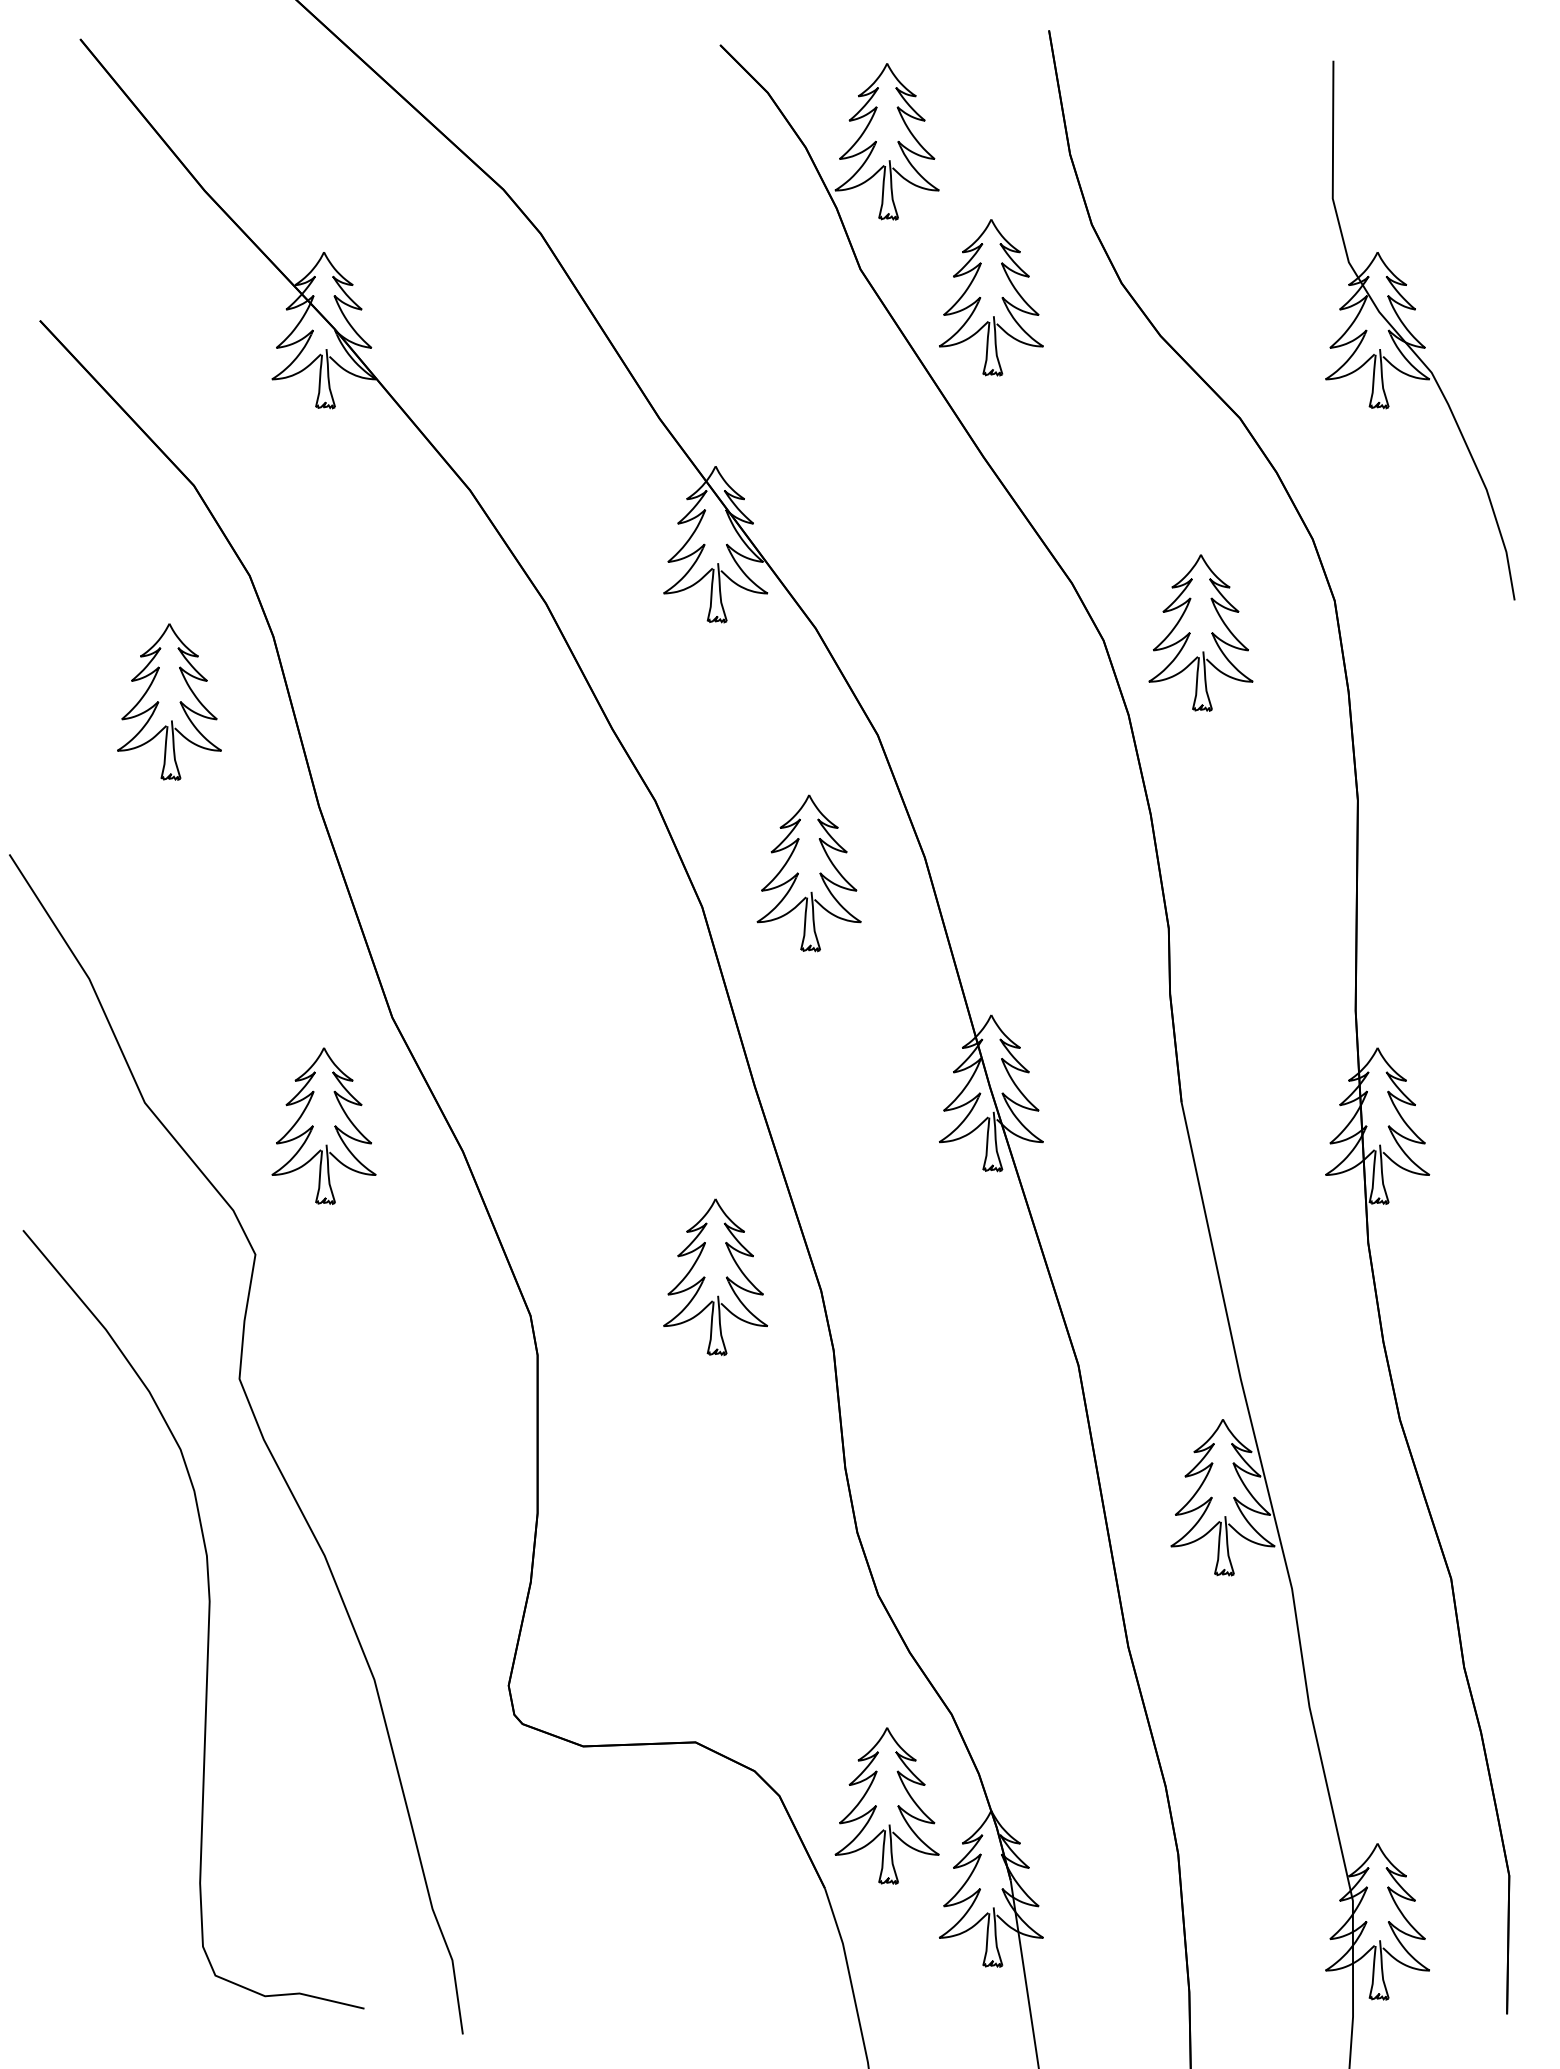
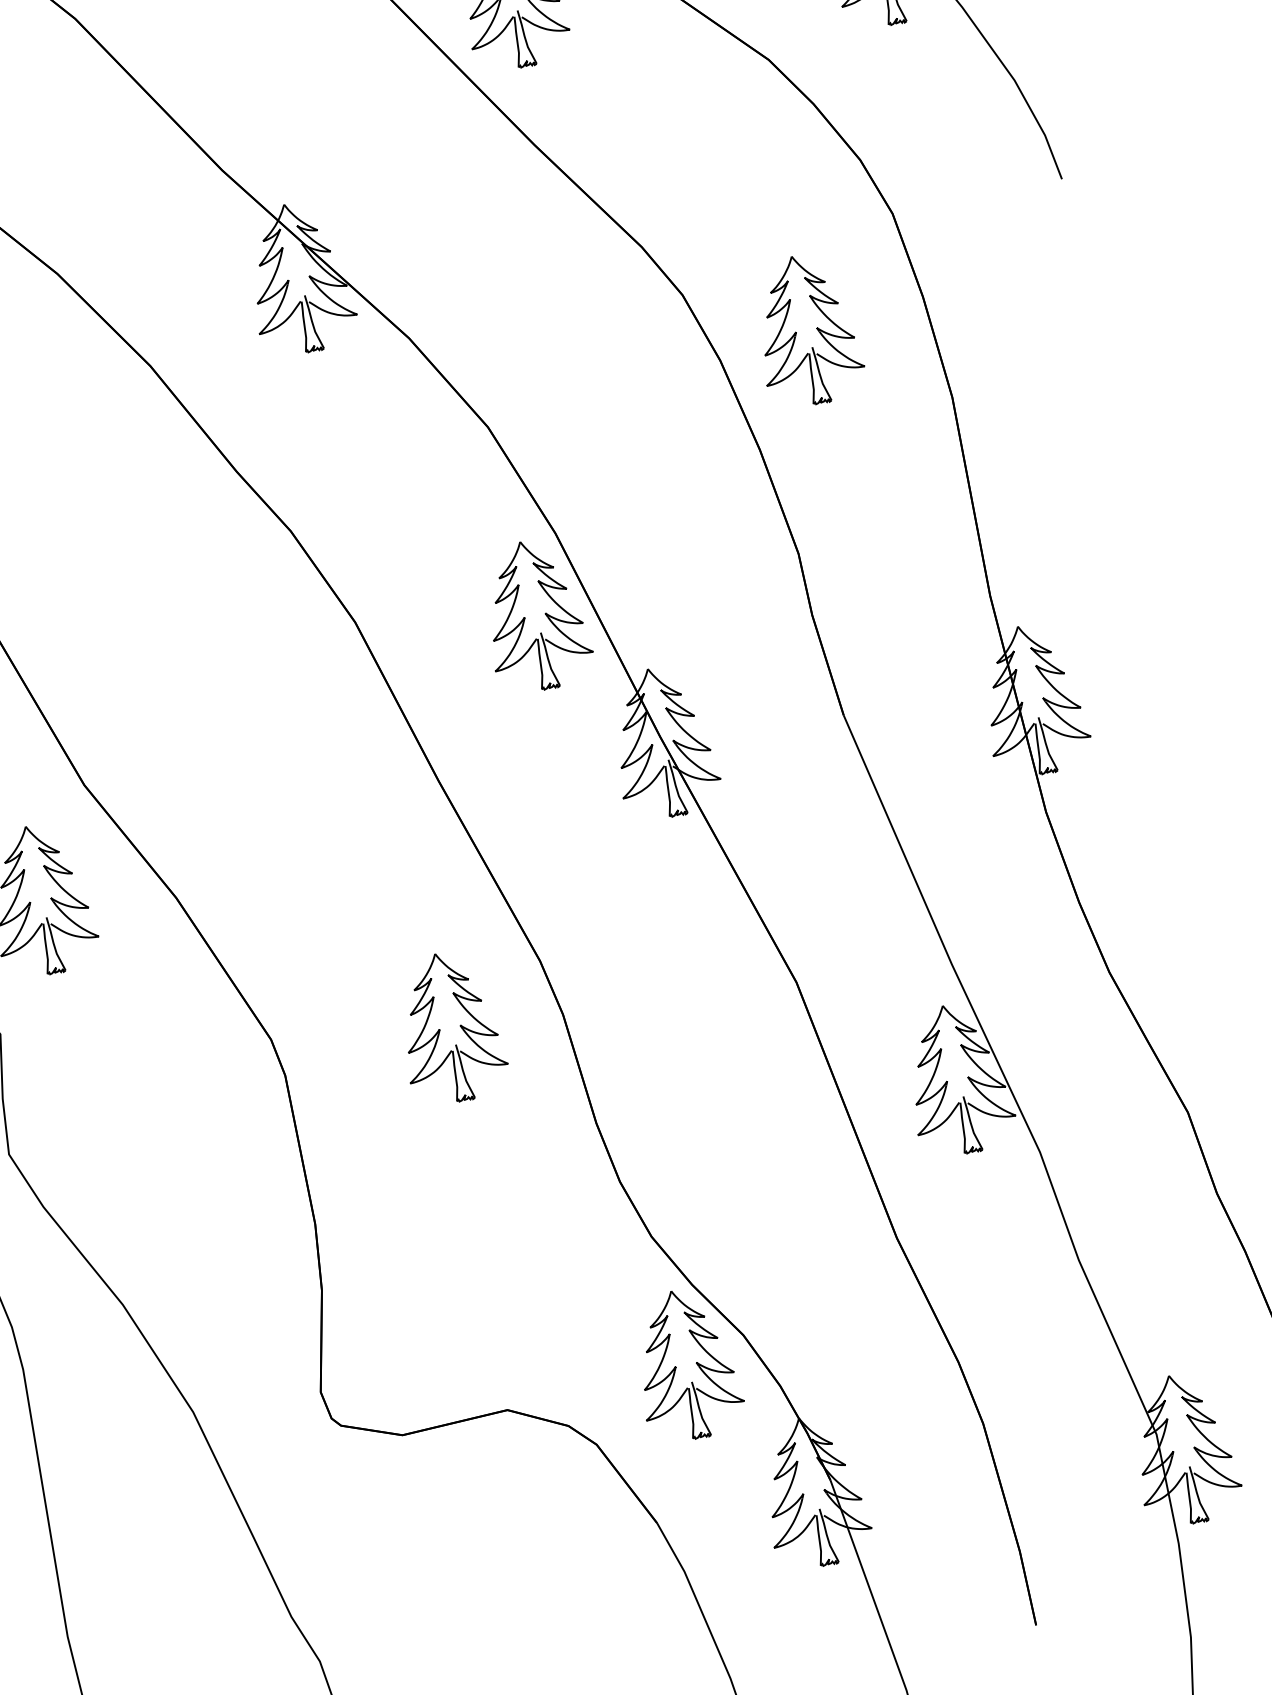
part: (1200, 632) -> (806, 329), moved
part: (808, 873) -> (534, 615), moved
part: (715, 1276) -> (449, 1026), moved
part: (886, 1805) -> (685, 1364), moved

